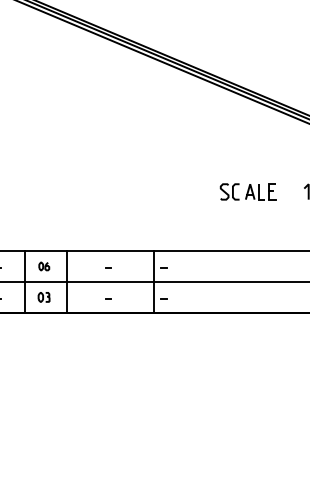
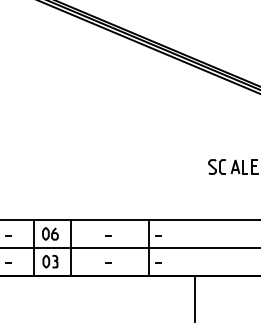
part: (44, 266) -> (50, 233), size x1.67
part: (43, 297) -> (49, 261), size x1.43
line: (205, 338) -> (195, 298), added

